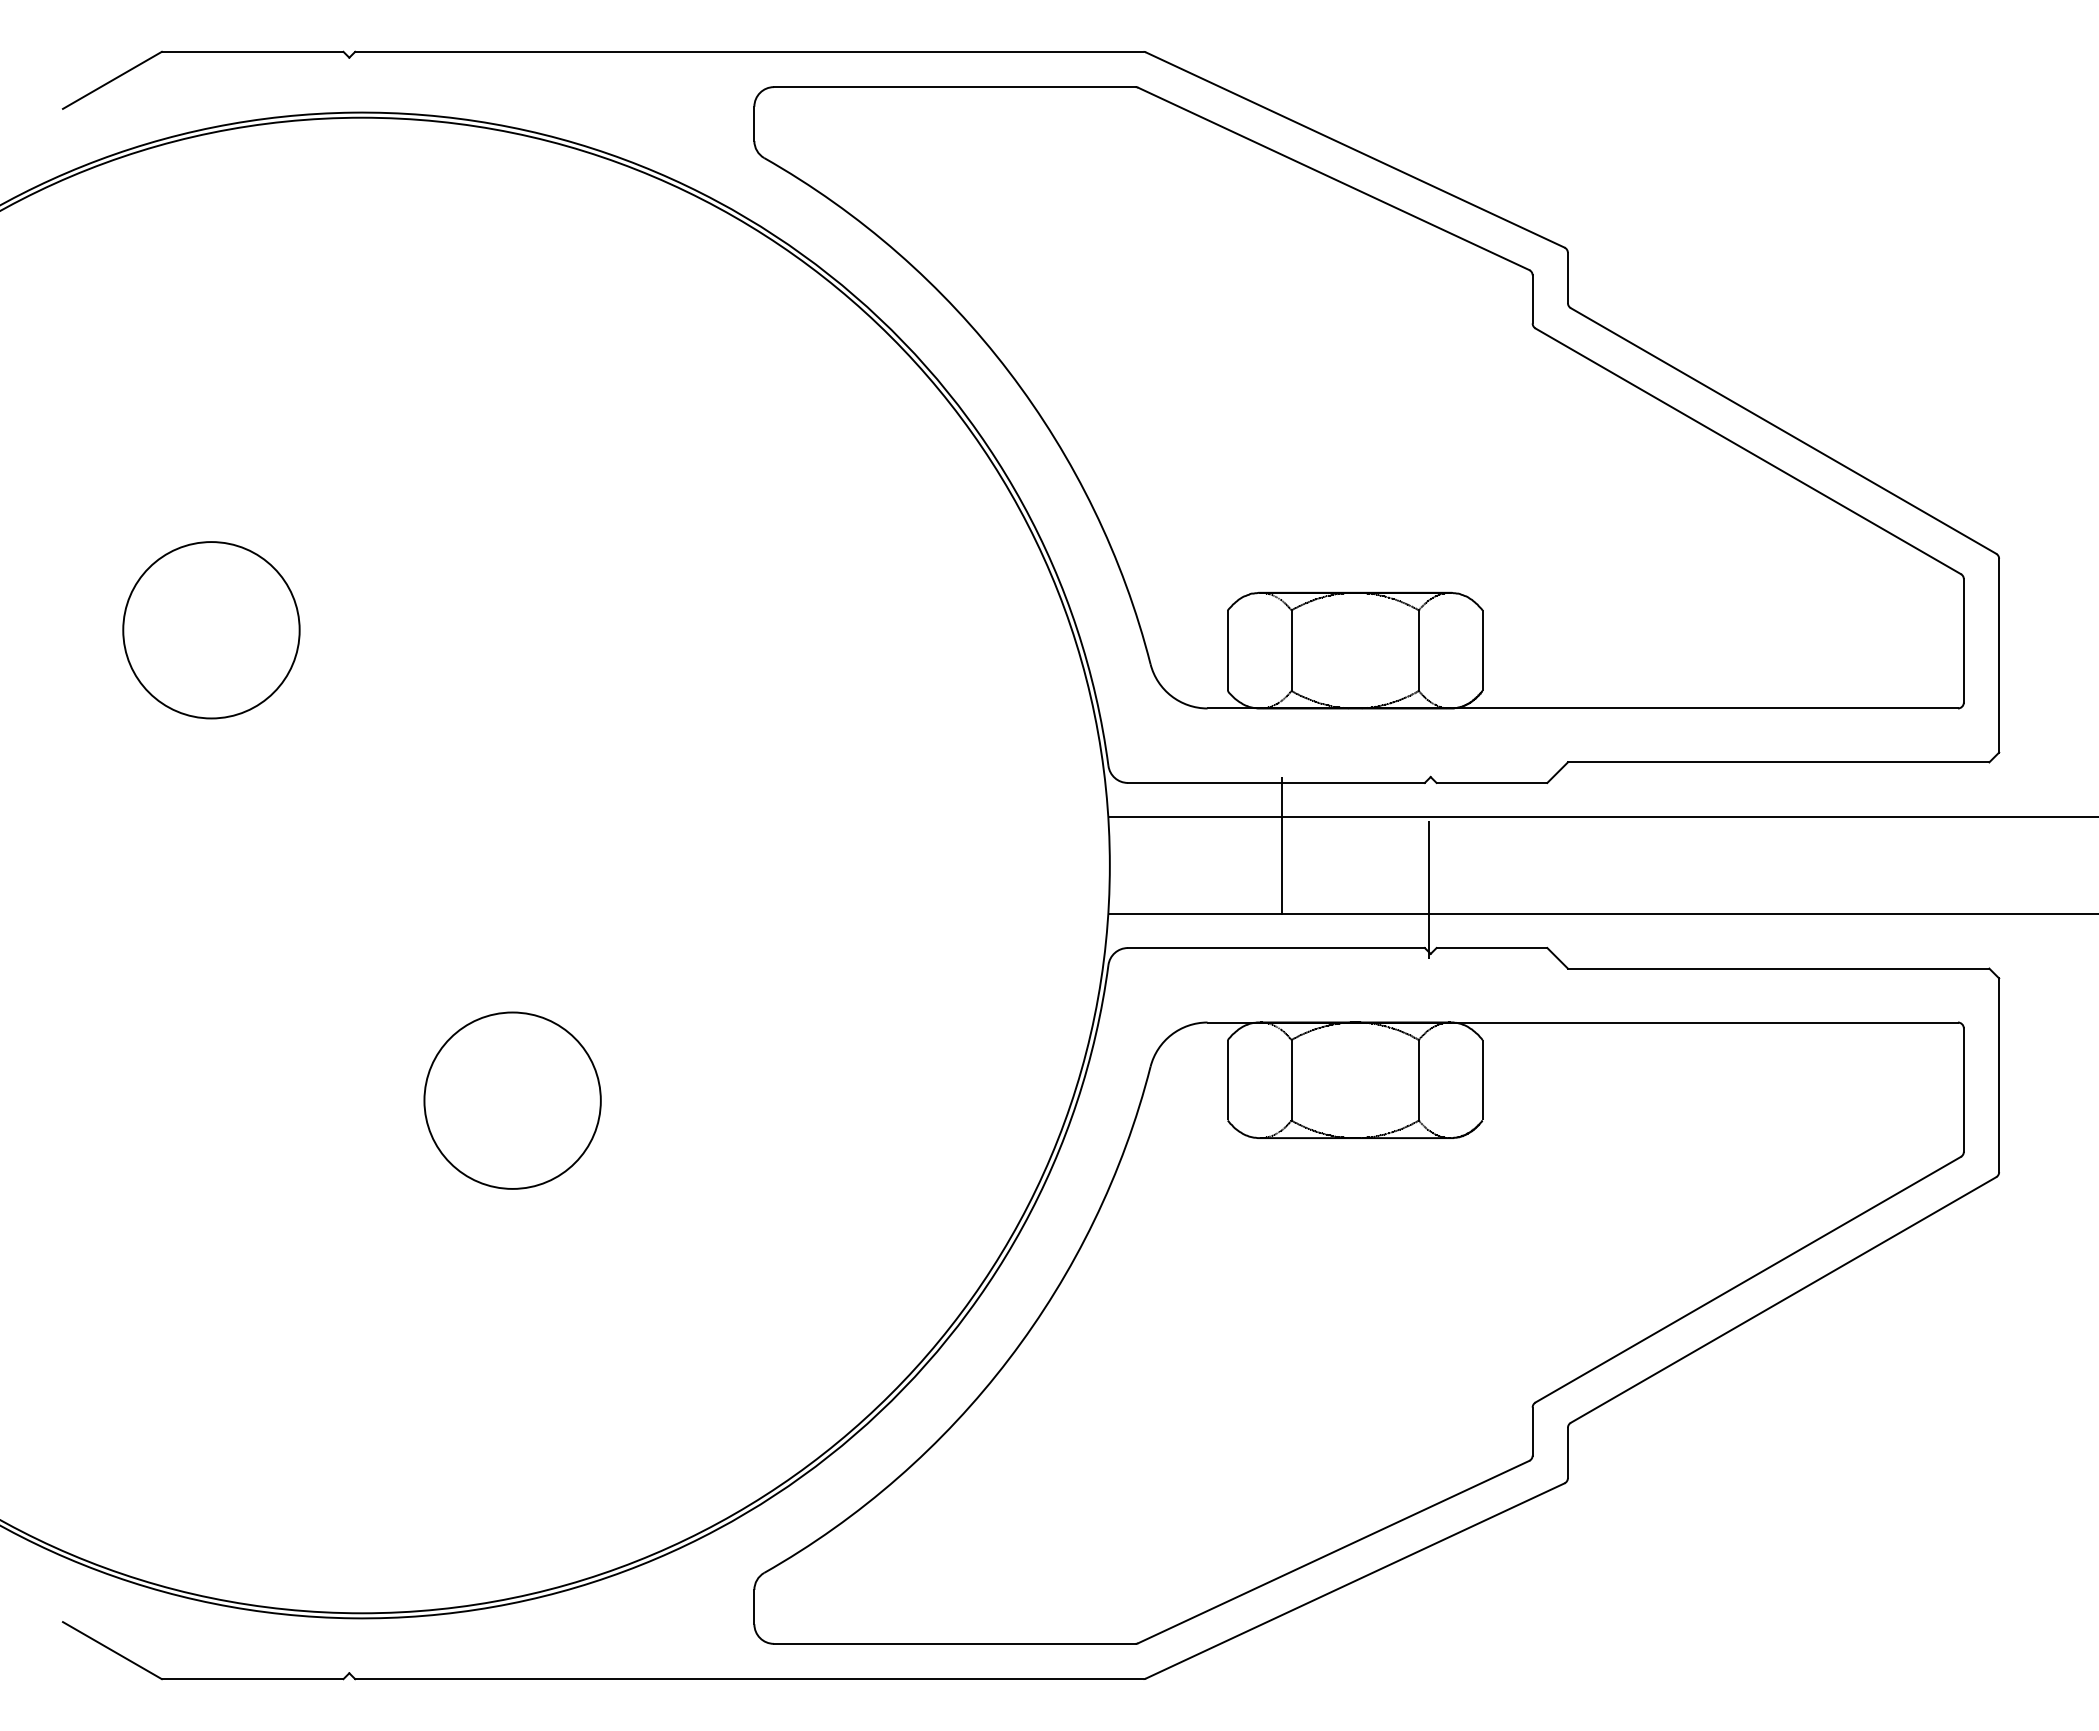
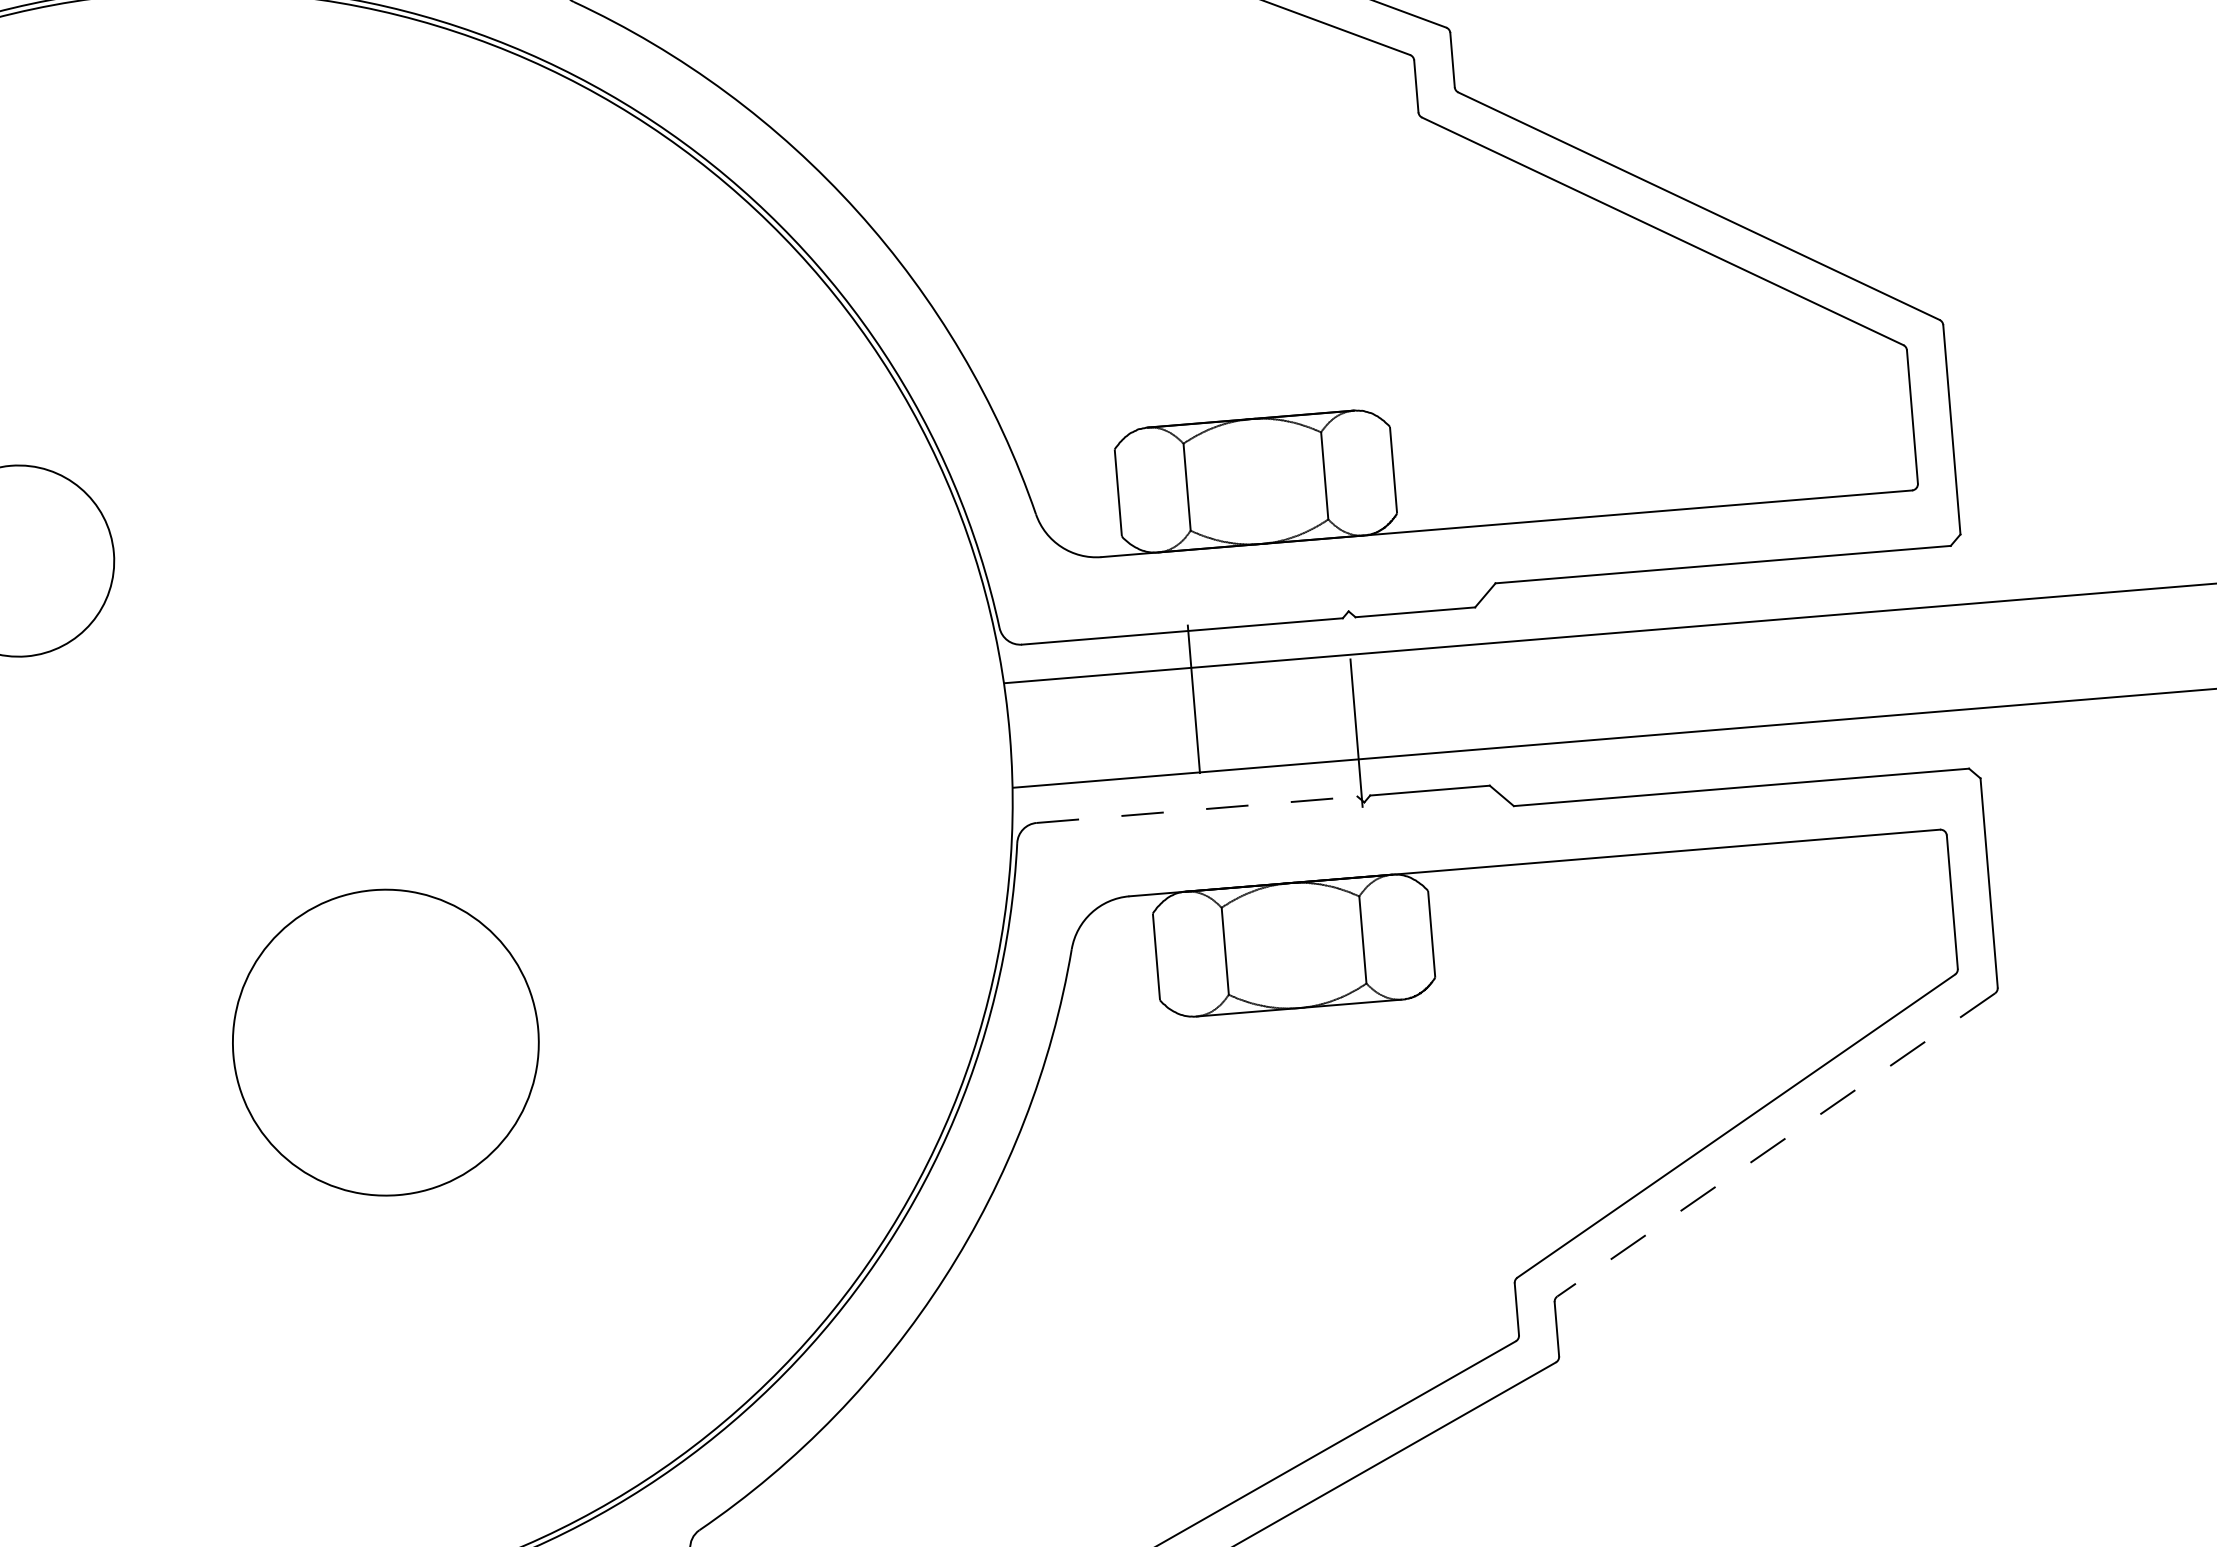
line: (1276, 948) -> (1197, 810), solid -> dashed
circle: (512, 1100) -> (385, 1042), size x1.6
line: (1783, 1300) -> (1776, 1145), solid -> dashed

